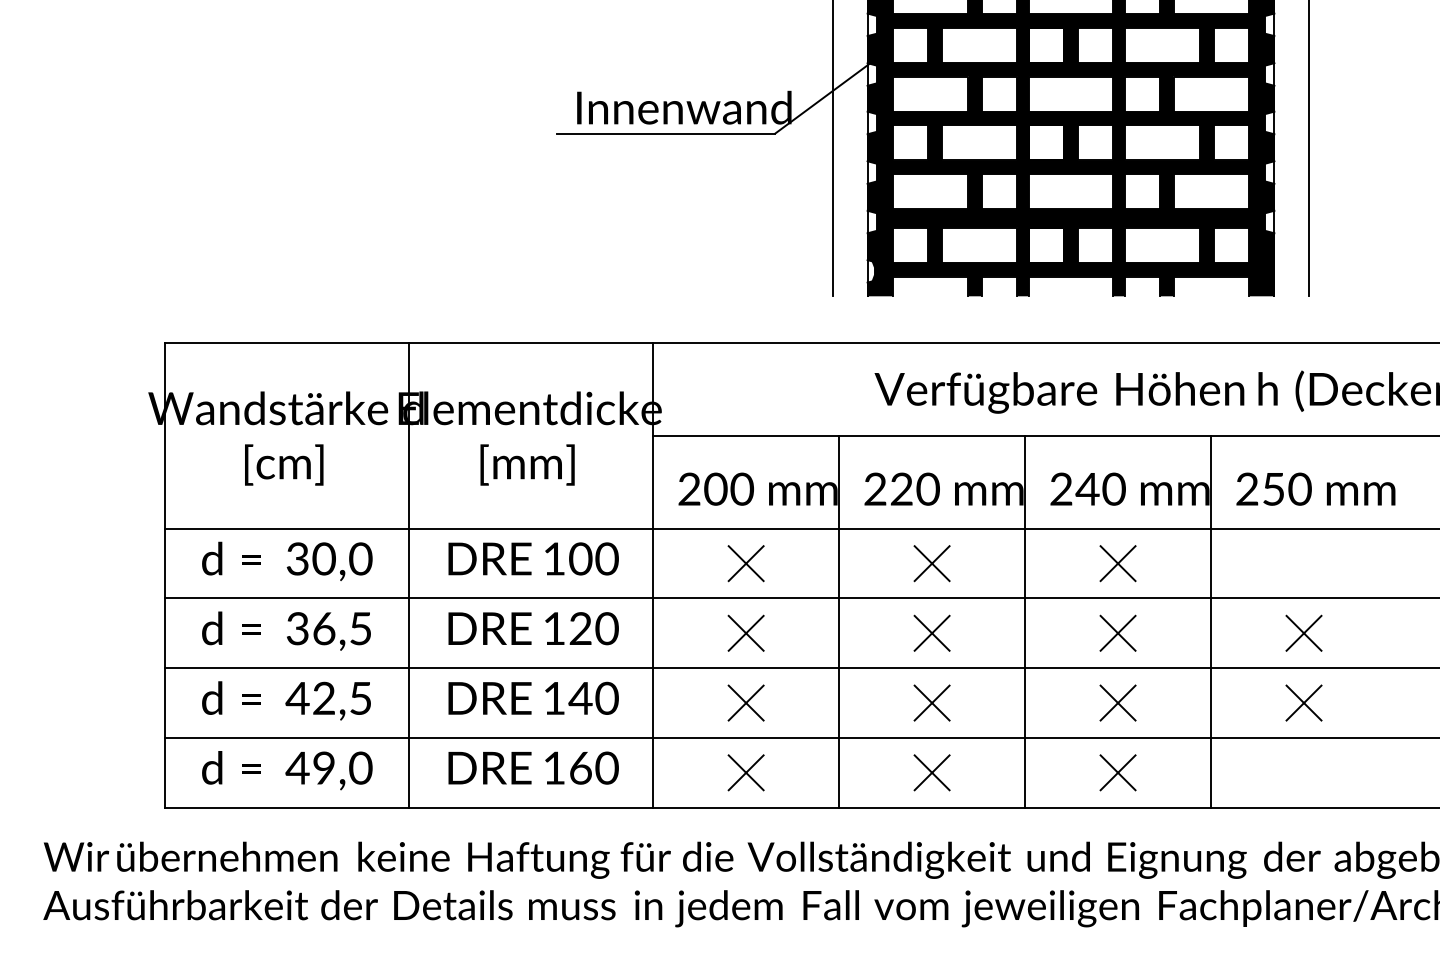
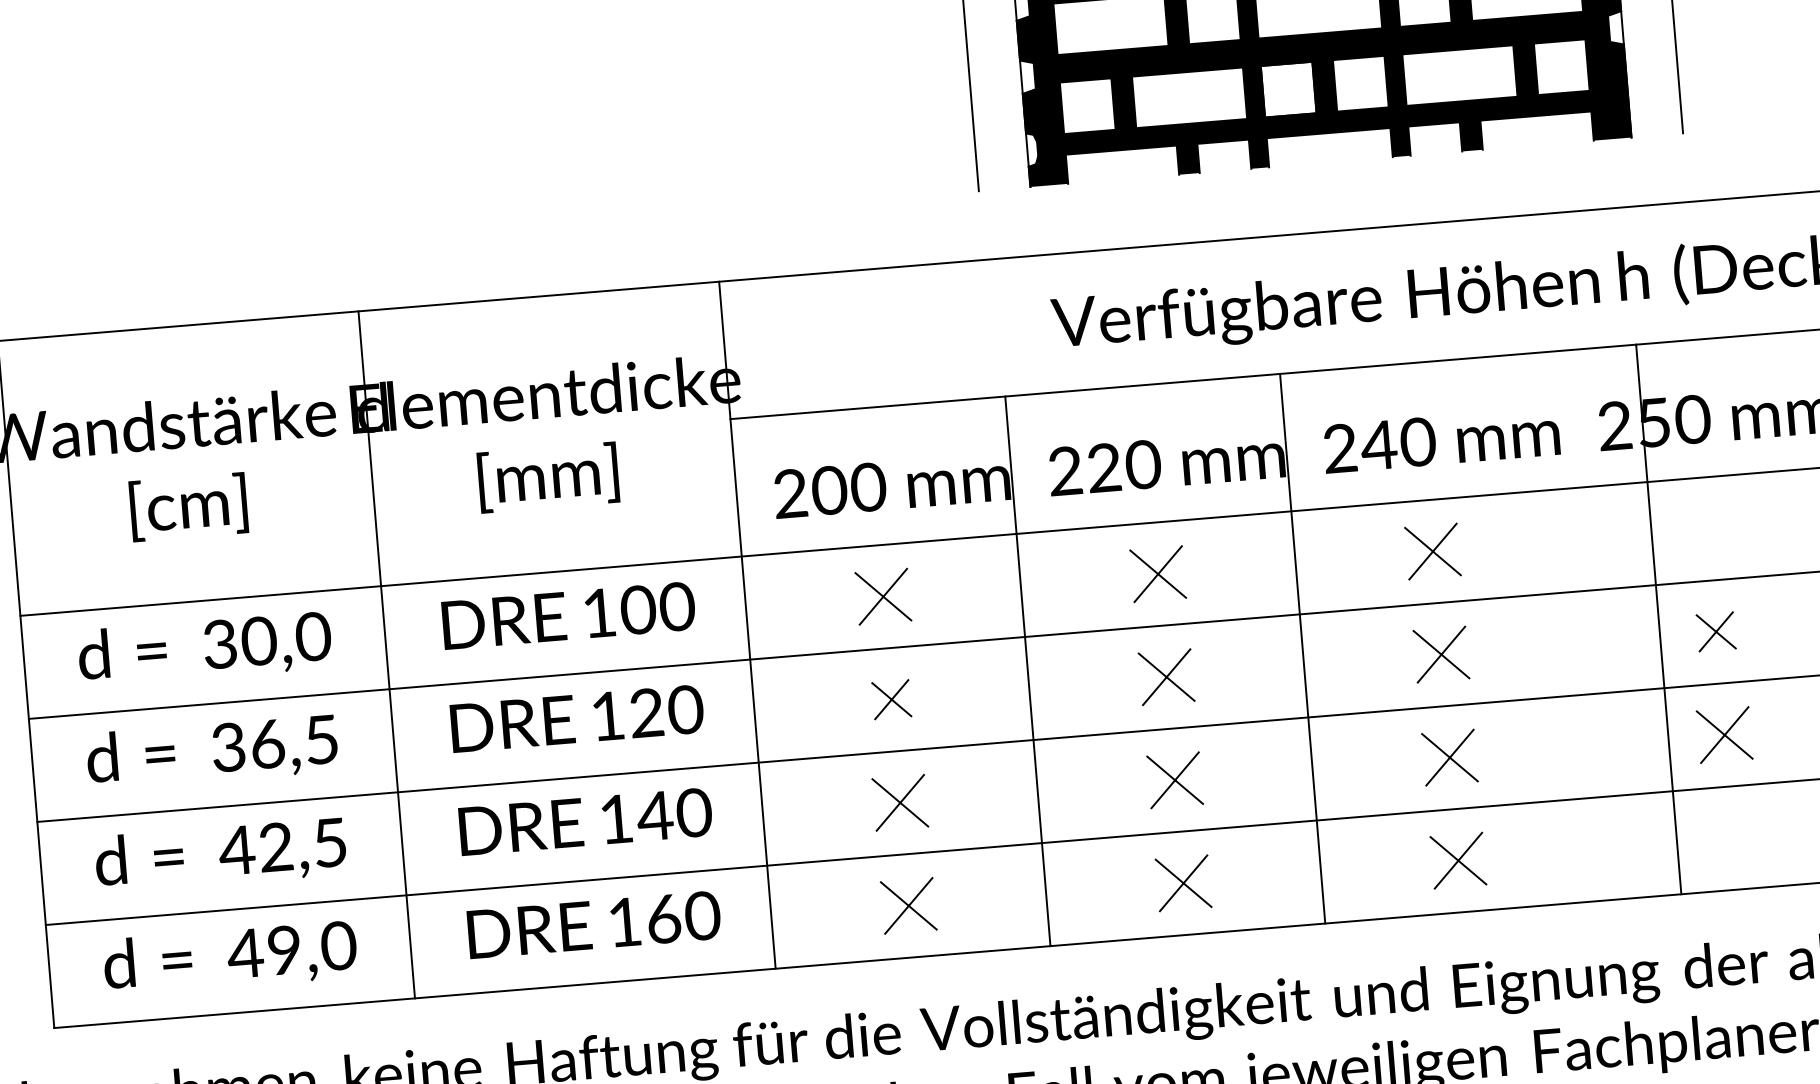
line: (1211, 621) -> (1659, 619), moved
part: (745, 632) -> (890, 698), size x0.7
part: (1303, 632) -> (1715, 630), size x0.7

